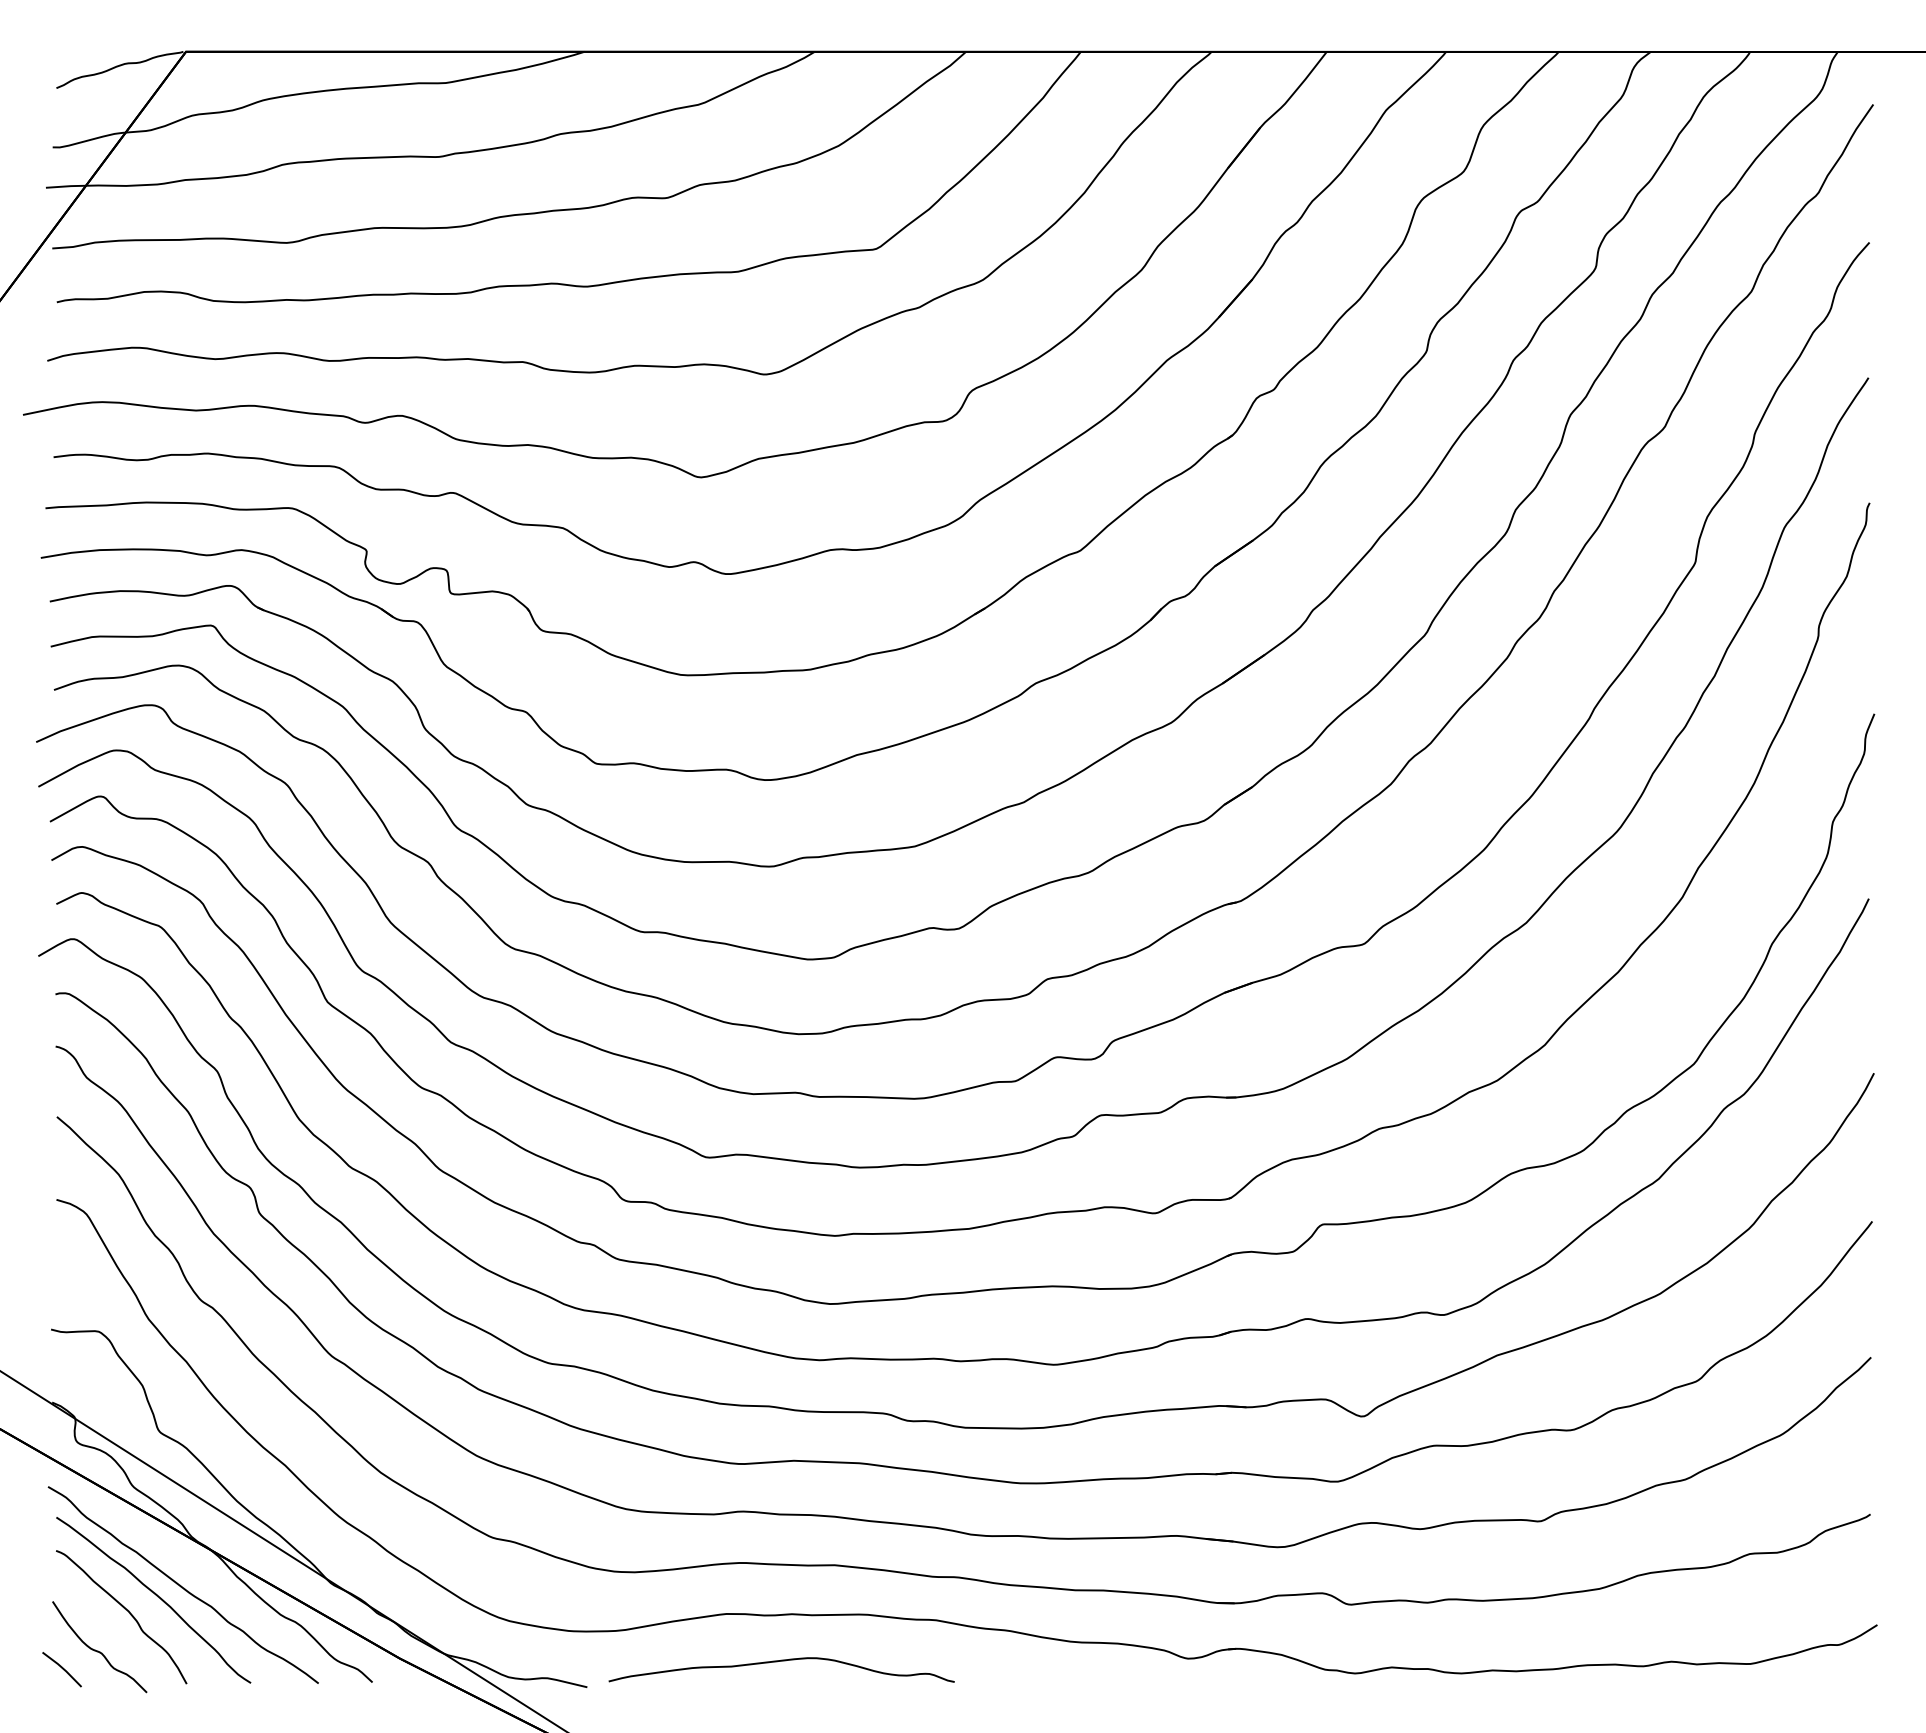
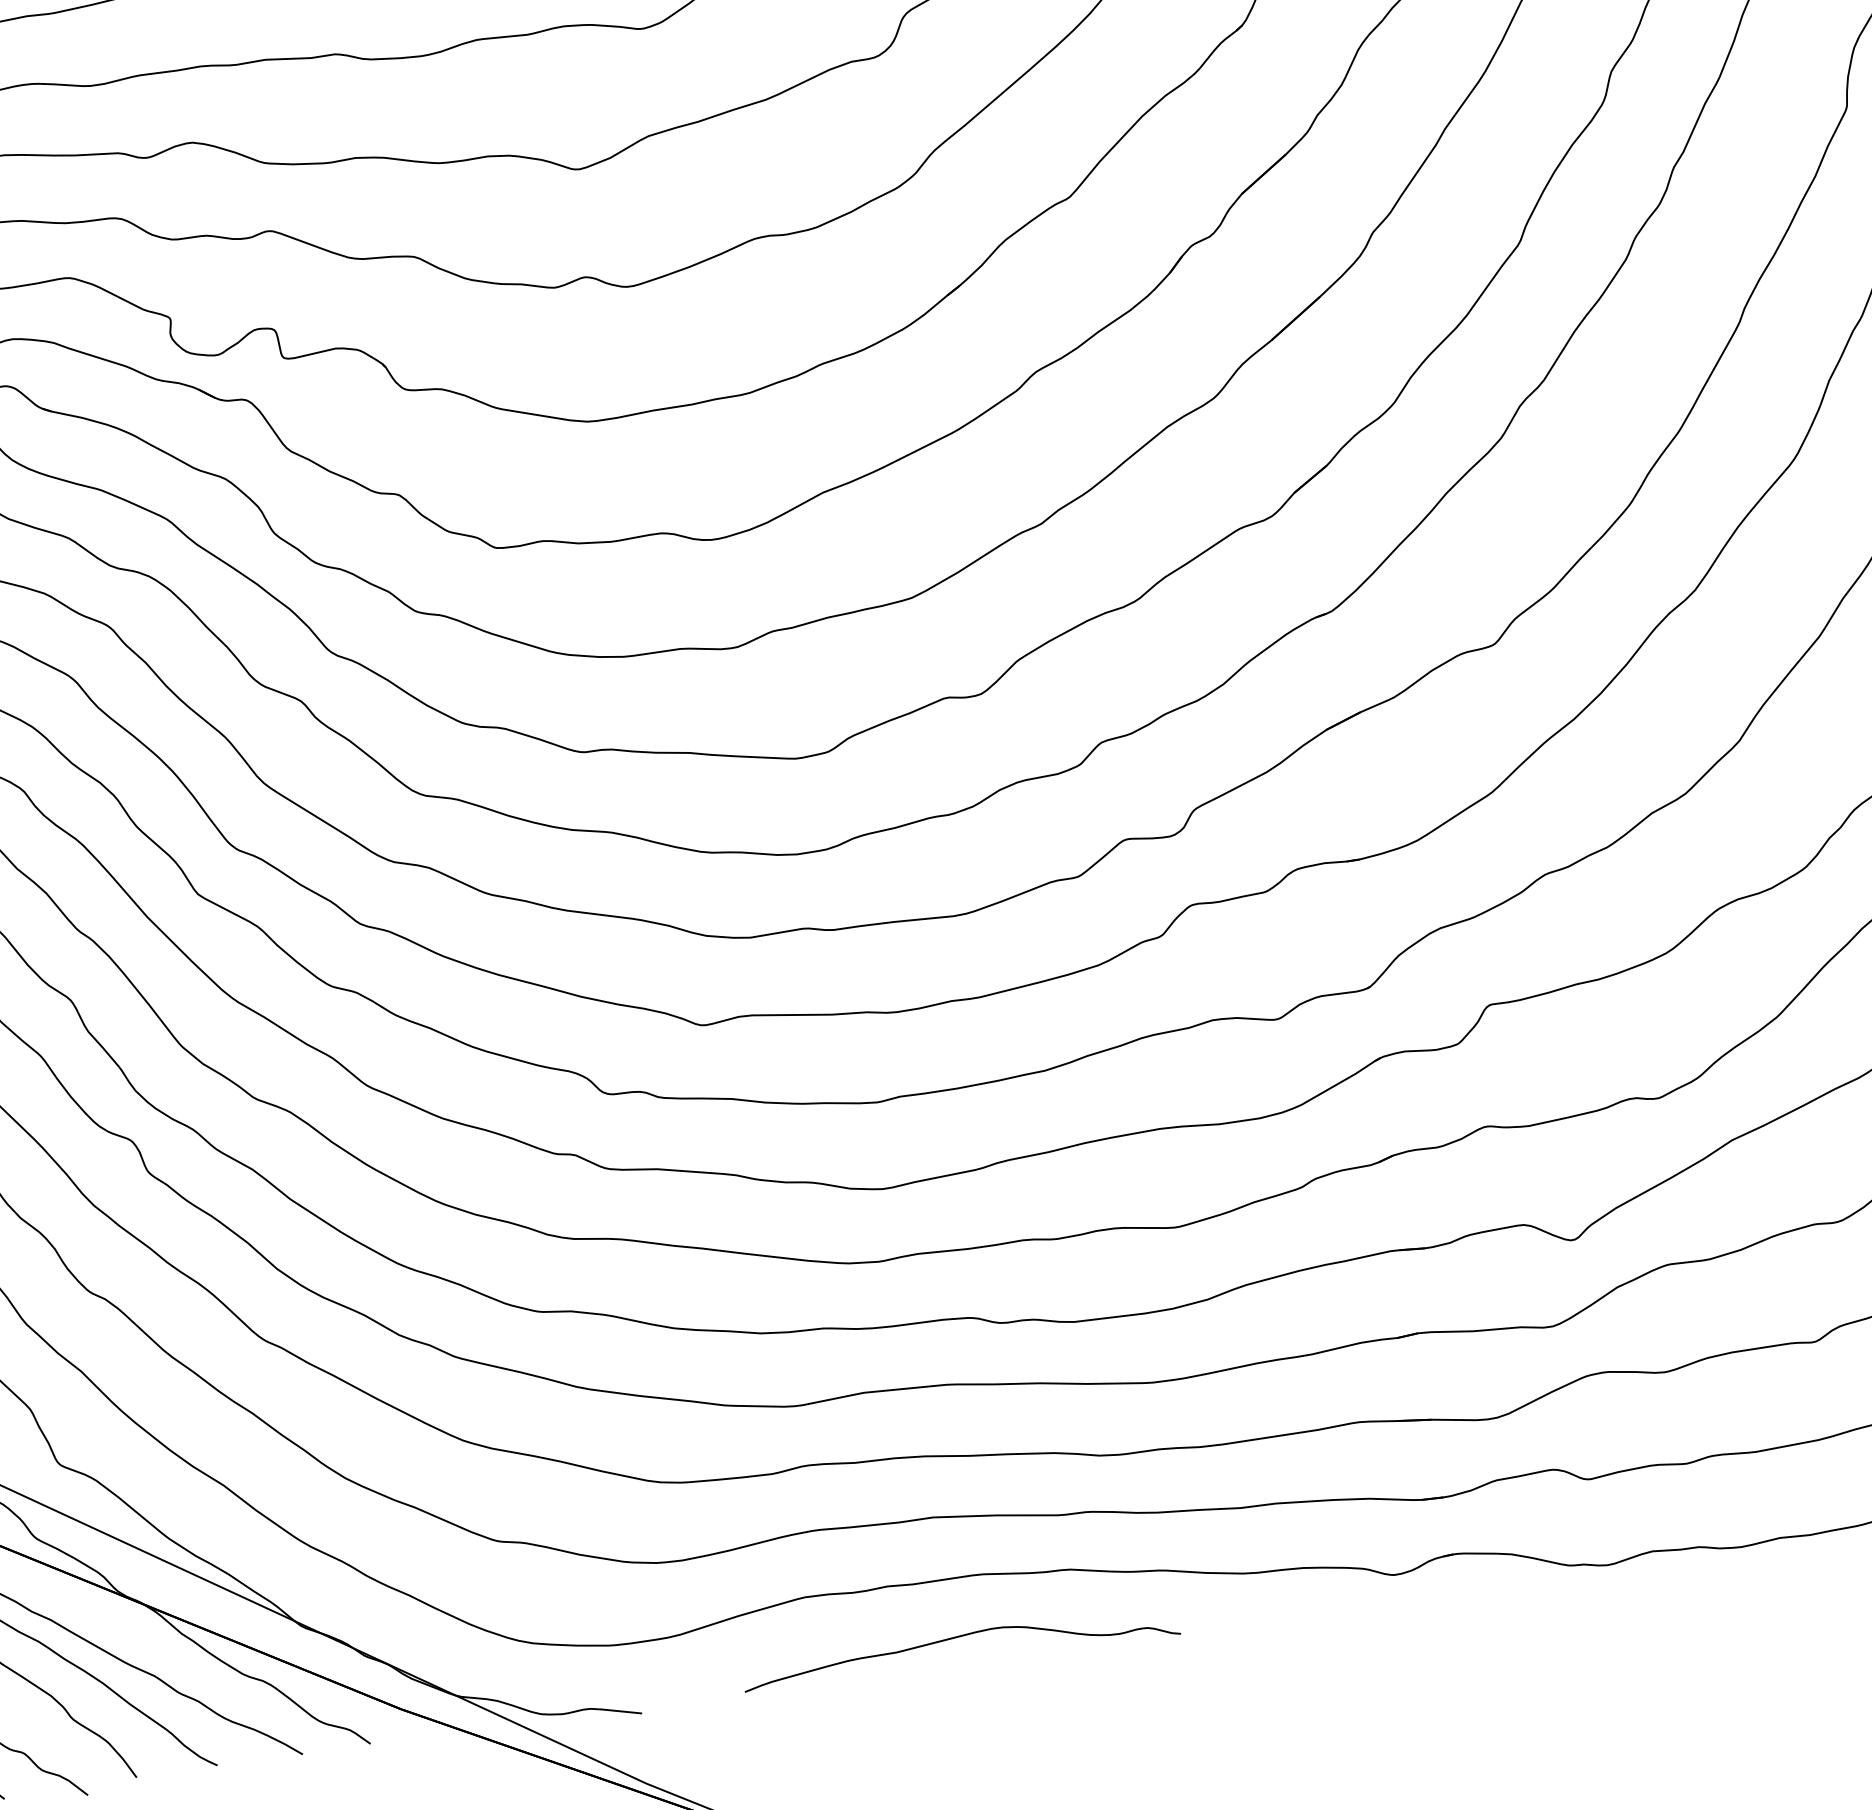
curve: (781, 1661) -> (959, 1637), moved

